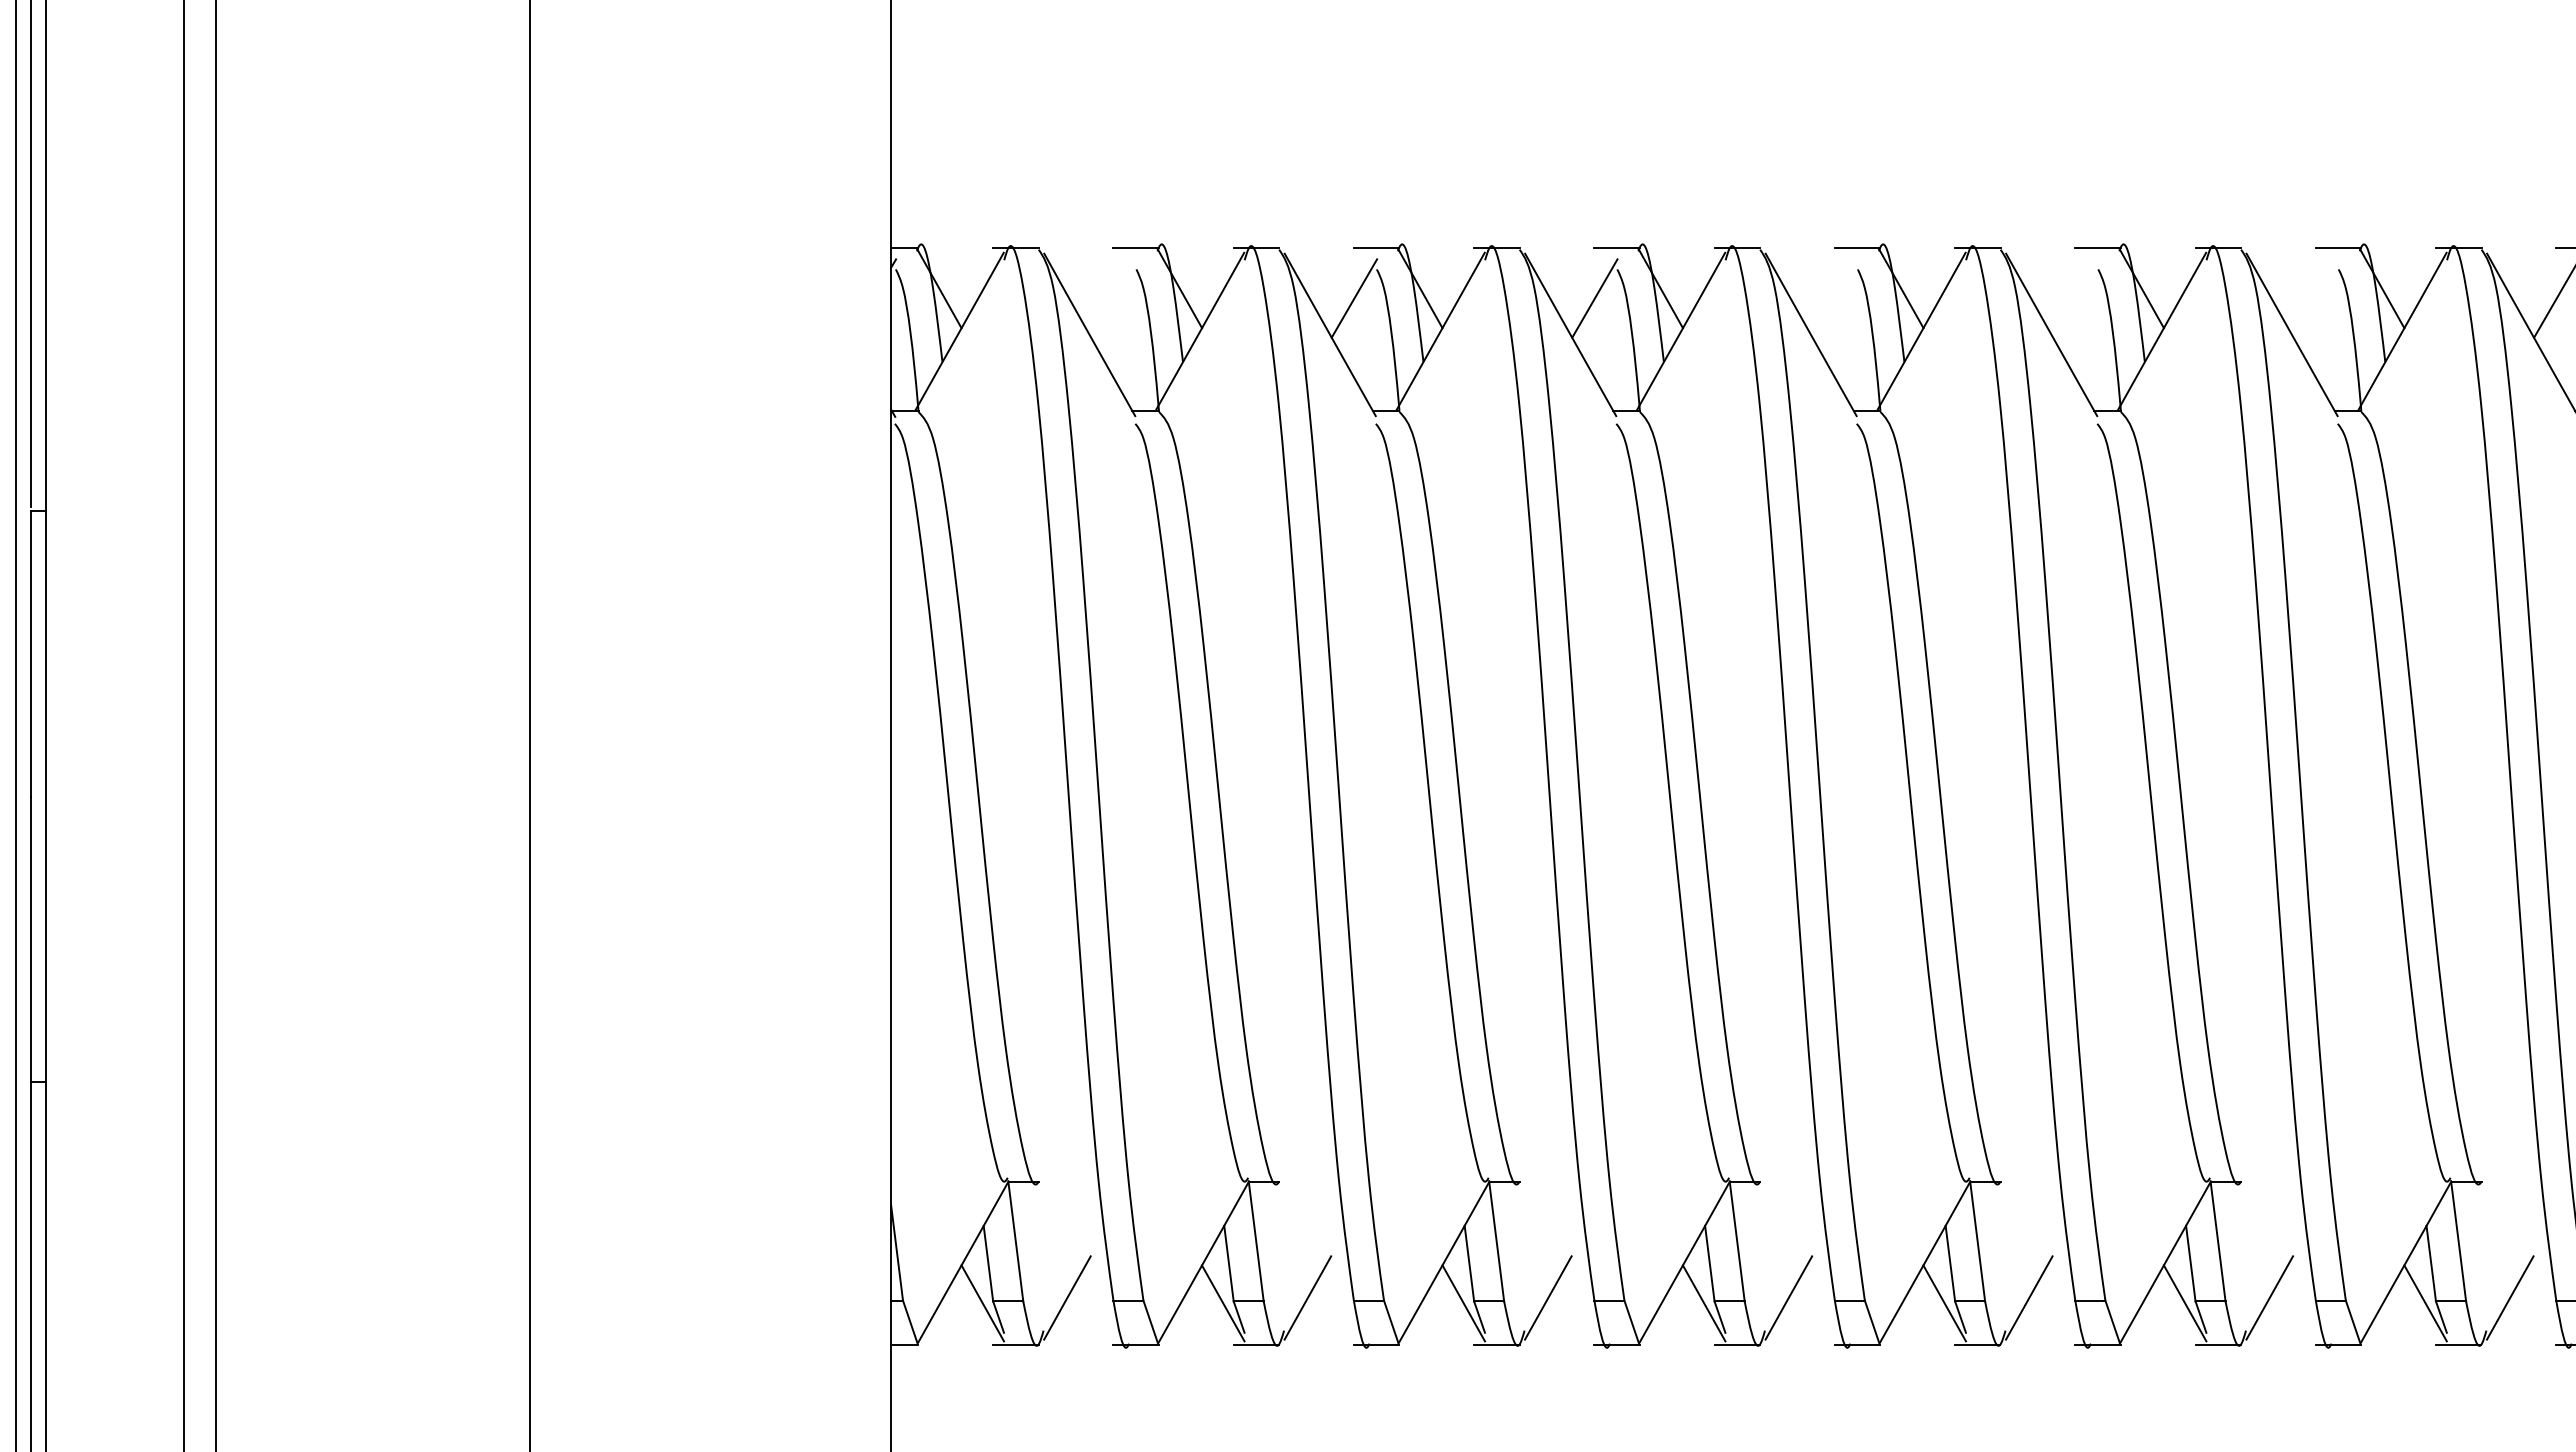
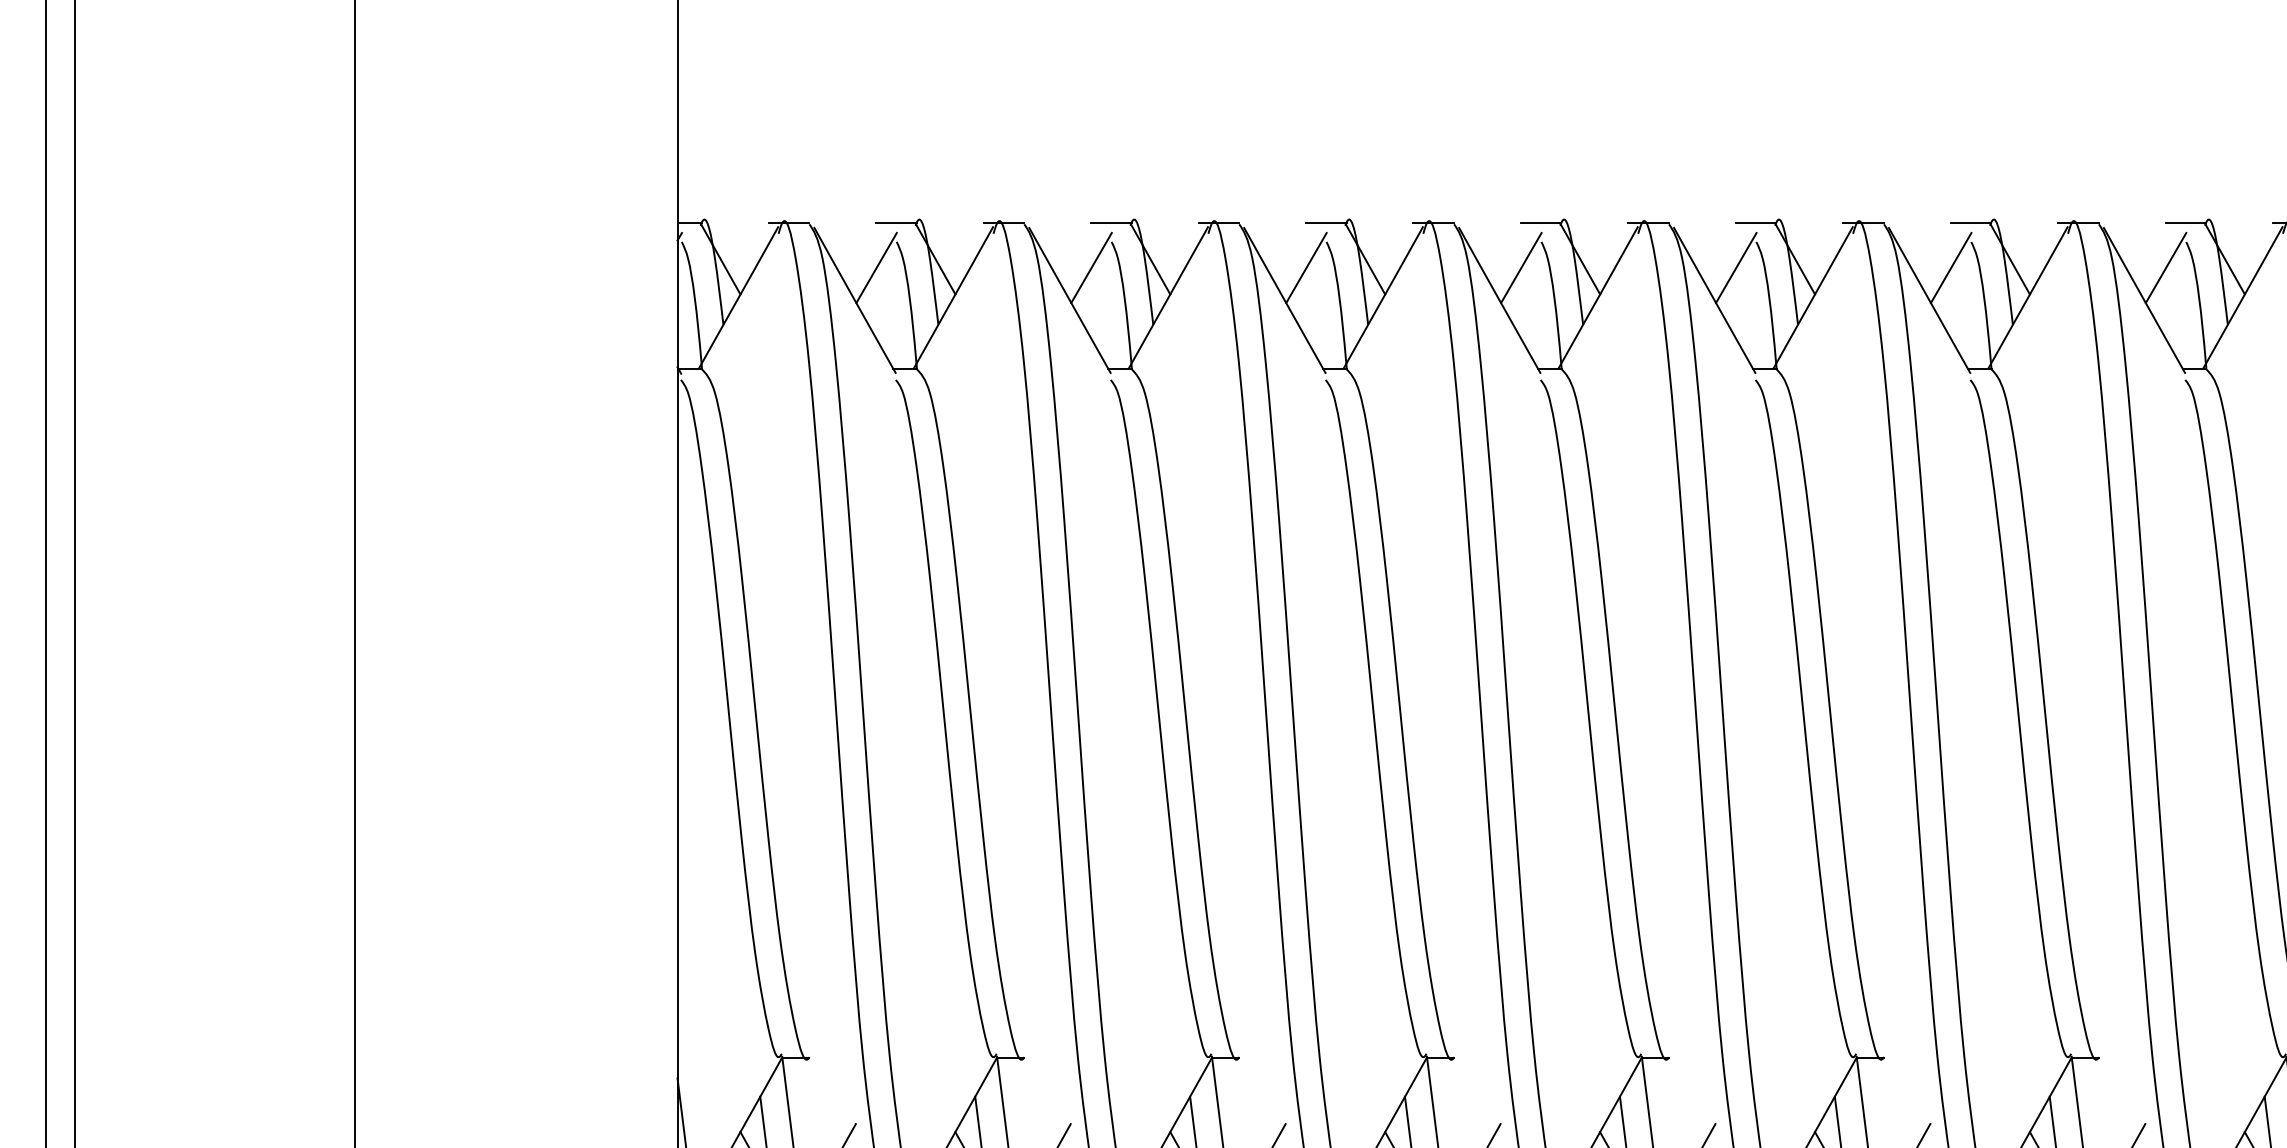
line: (1113, 298) -> (876, 267), added
line: (1834, 298) -> (1520, 267), added
line: (2075, 298) -> (1736, 267), added
line: (2315, 298) -> (1950, 267), added

